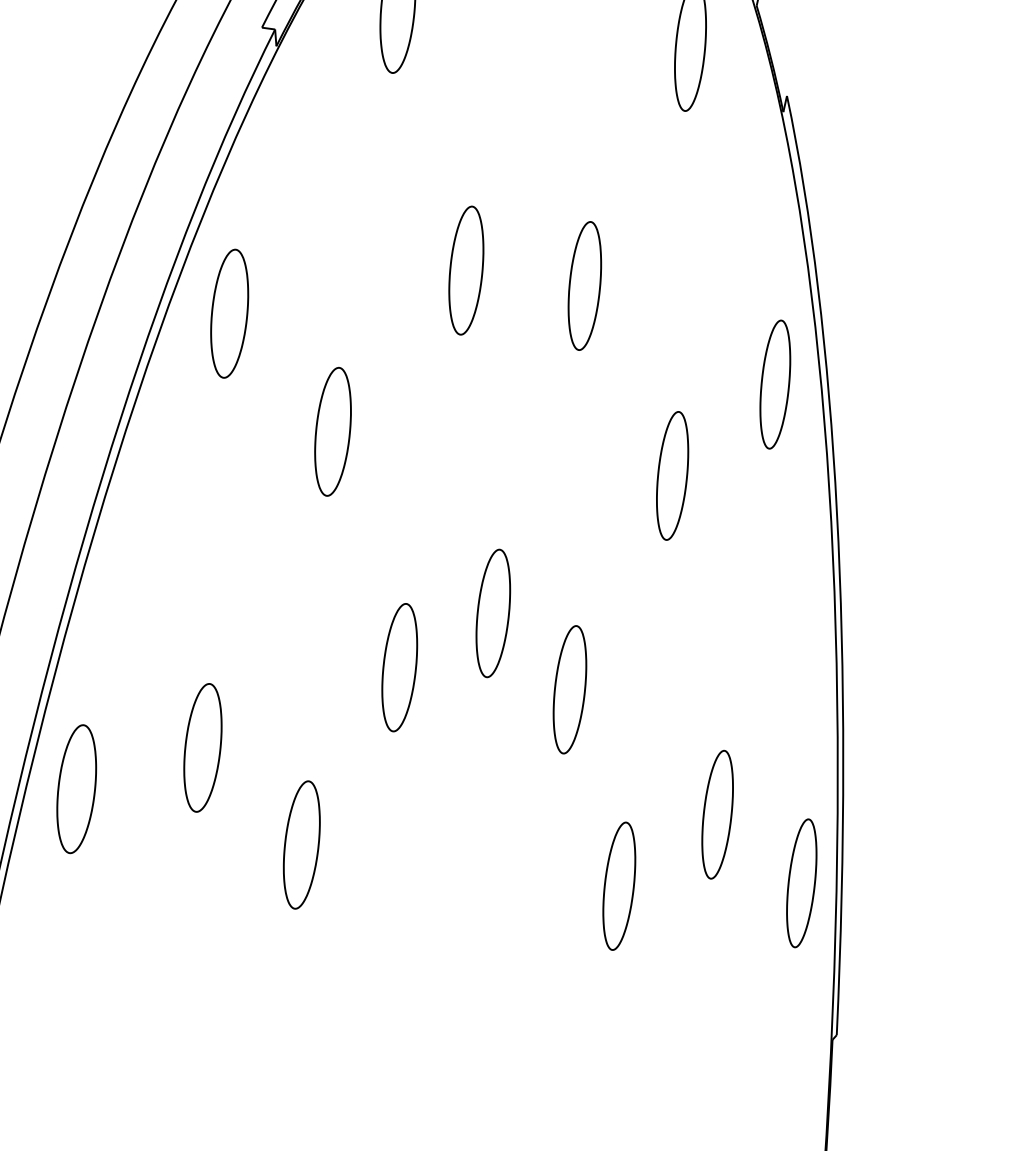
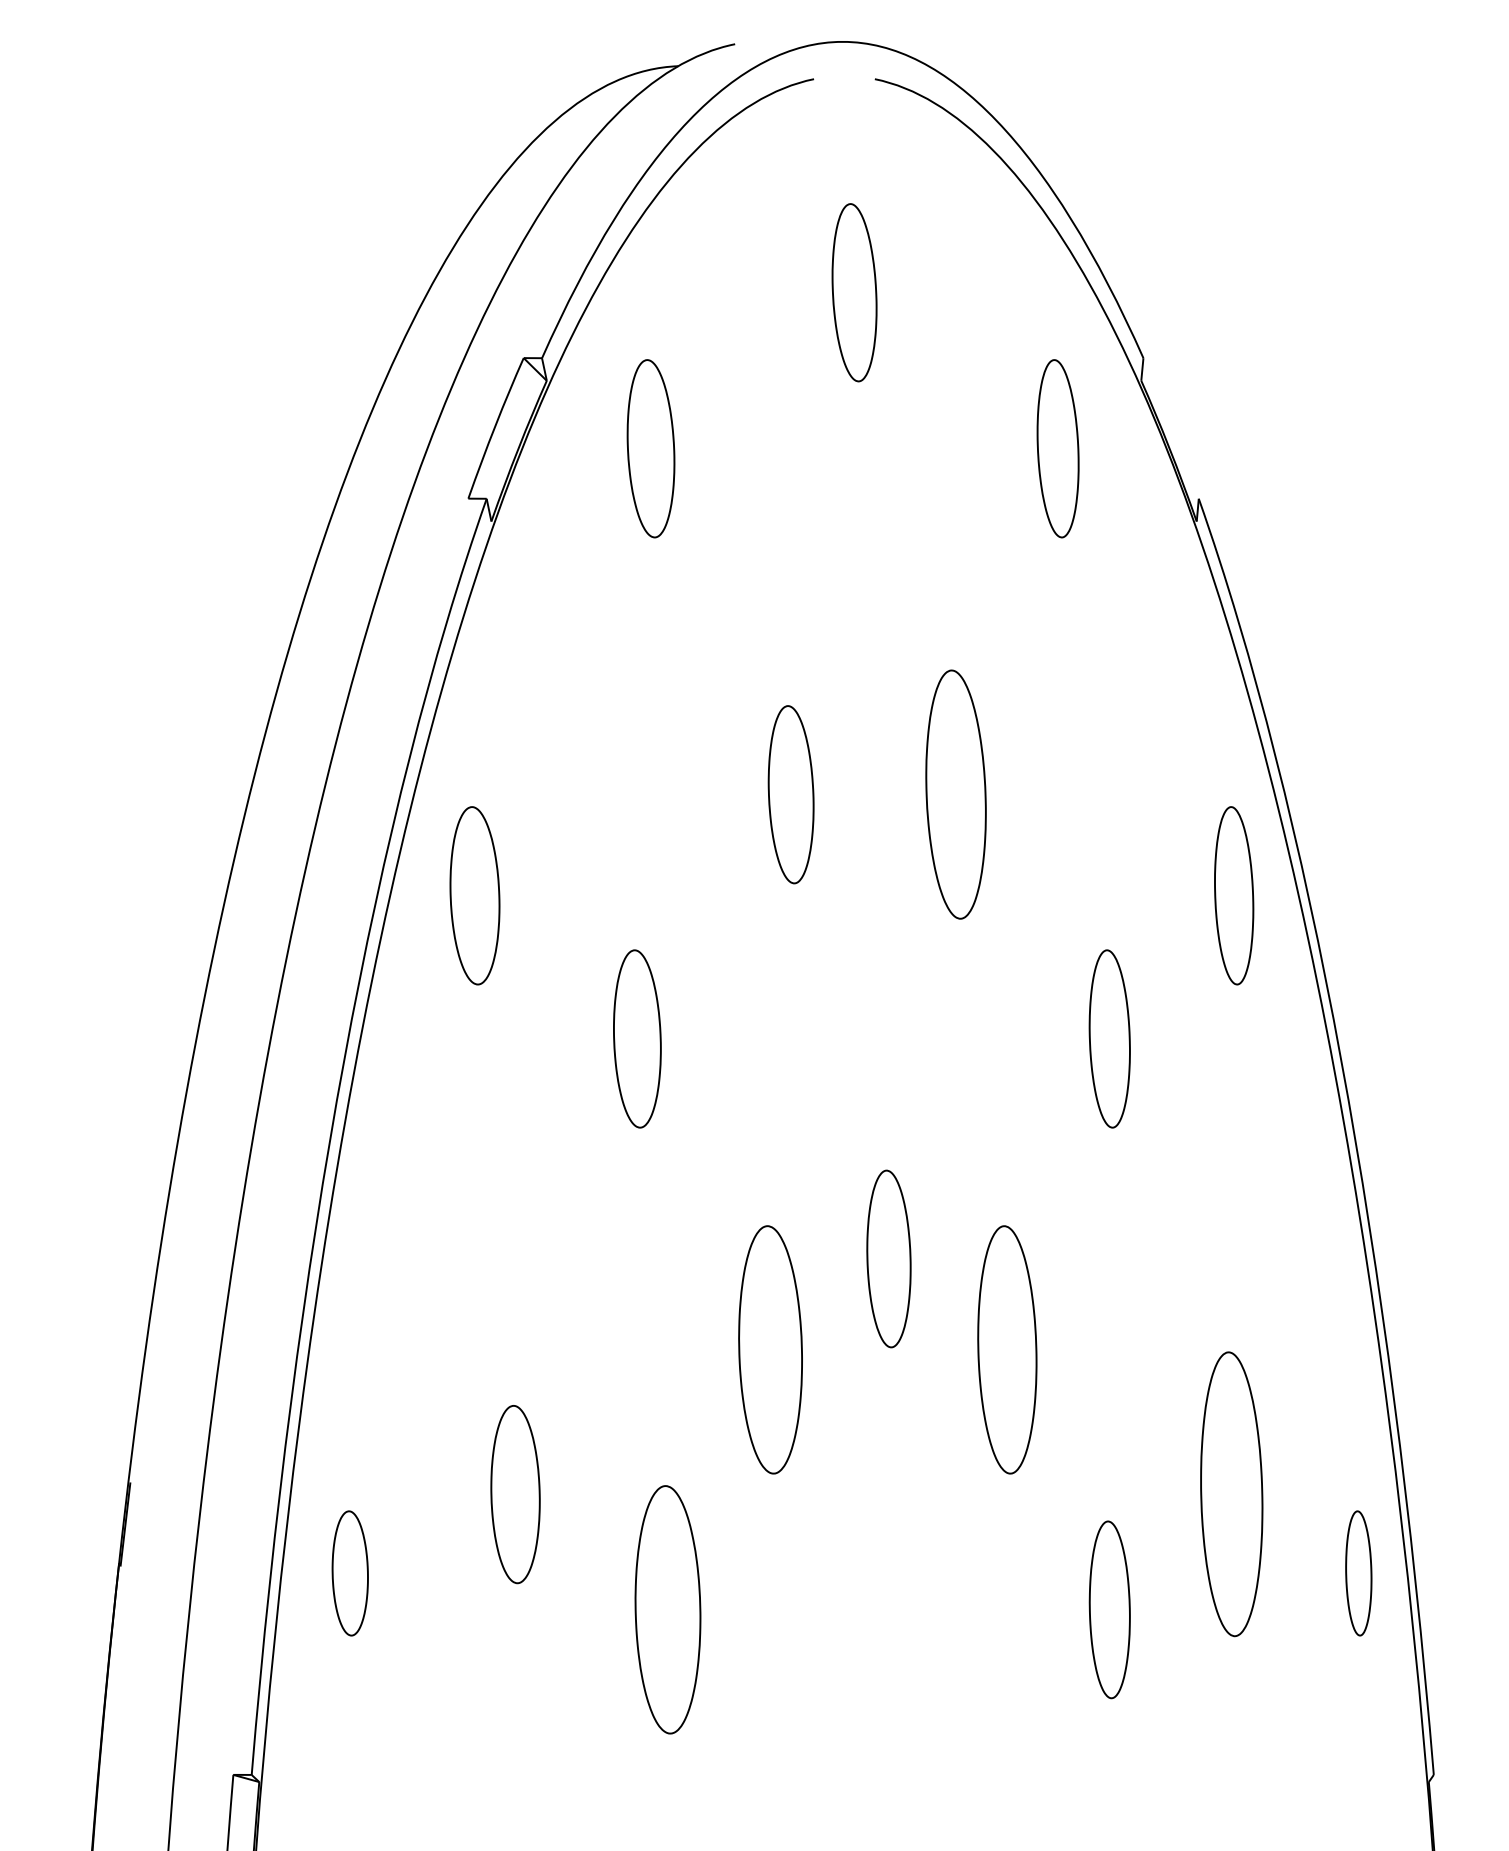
part: (584, 285) -> (955, 794), size x1.4
part: (399, 667) -> (770, 1349), size x1.4
part: (570, 689) -> (1007, 1349), size x1.4
part: (76, 789) -> (350, 1573), size x0.7
part: (717, 814) -> (1231, 1494), size x1.6
part: (302, 844) -> (668, 1609), size x1.4
part: (801, 883) -> (1358, 1573), size x0.7

